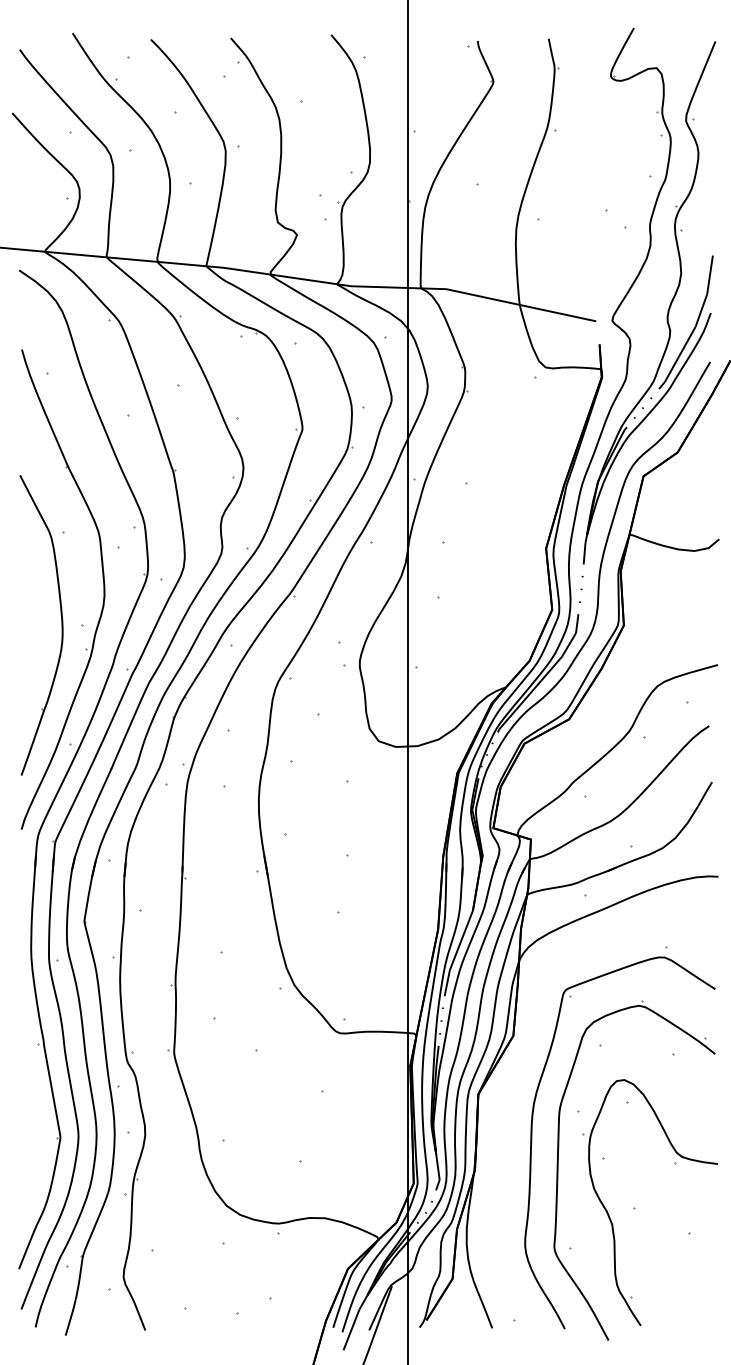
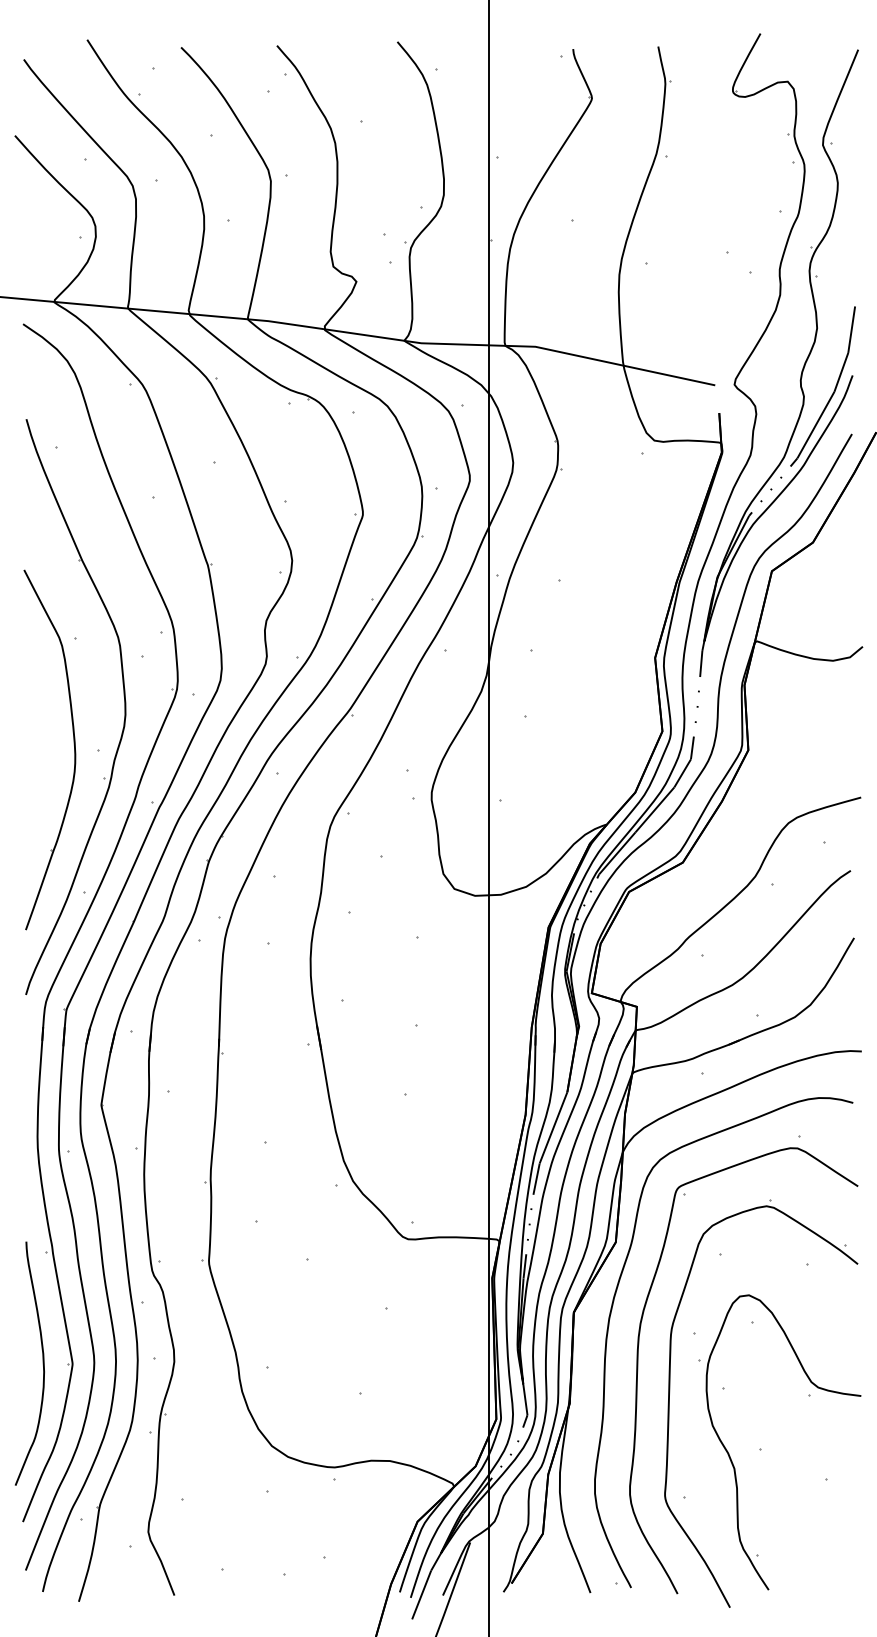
curve: (508, 1106) -> (609, 1326), added
curve: (35, 1136) -> (42, 1363), added

